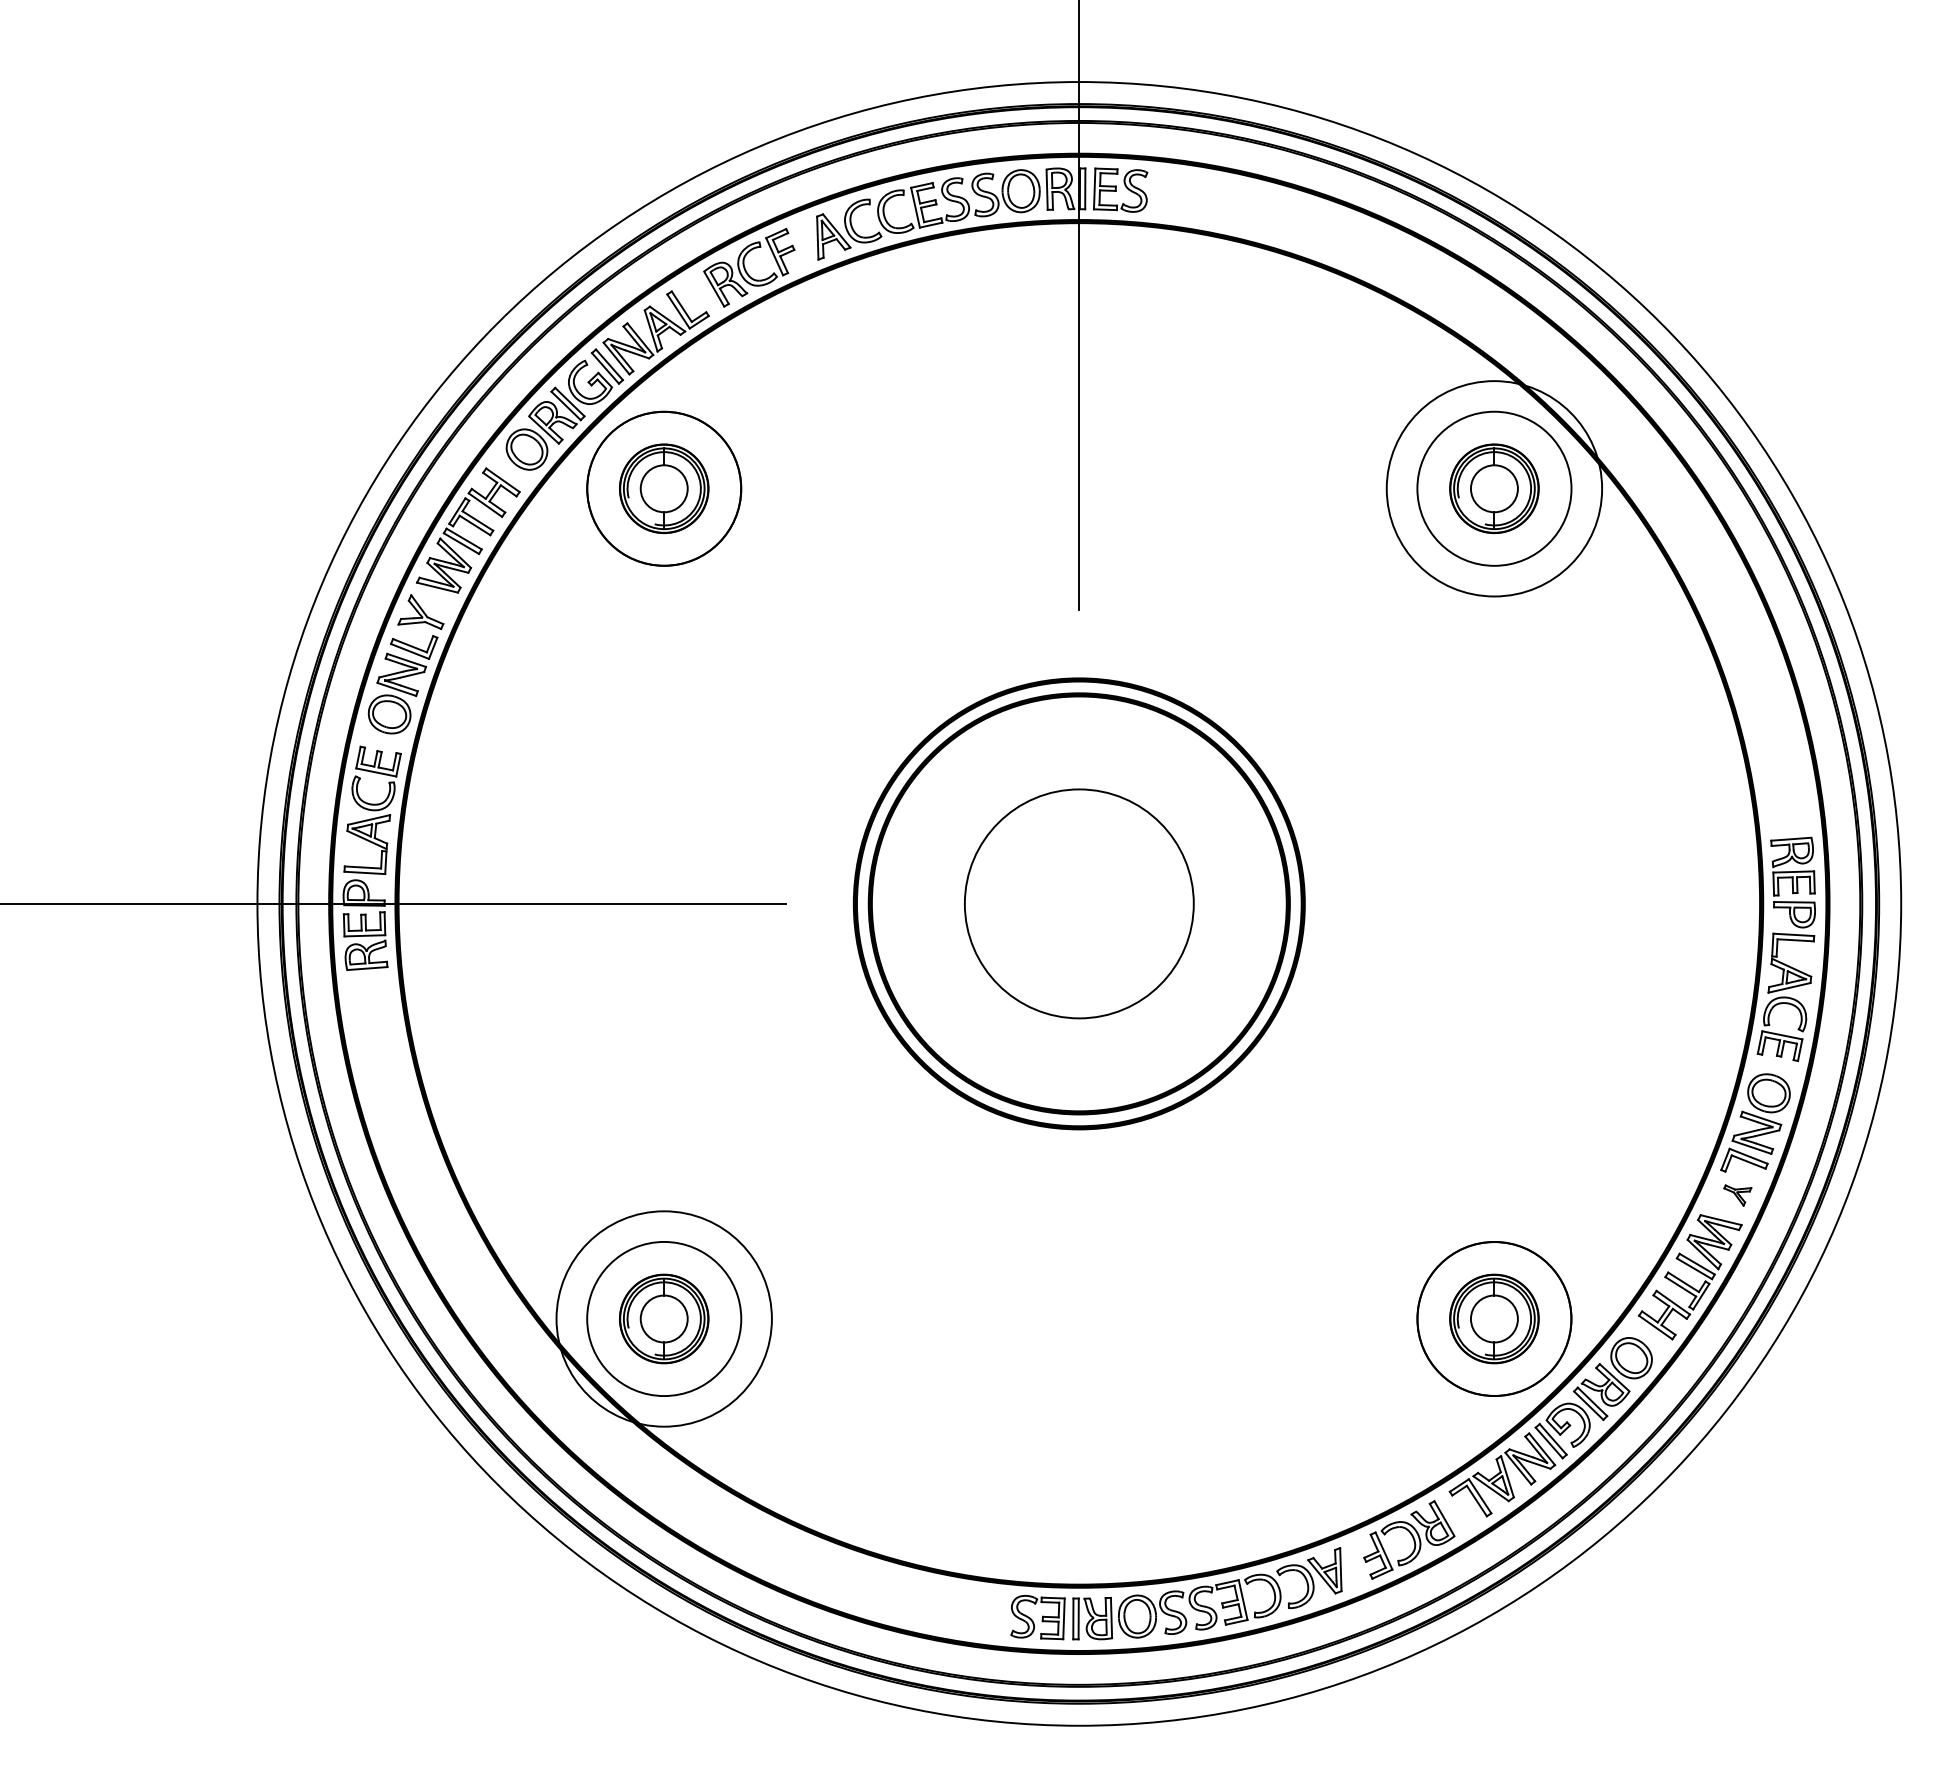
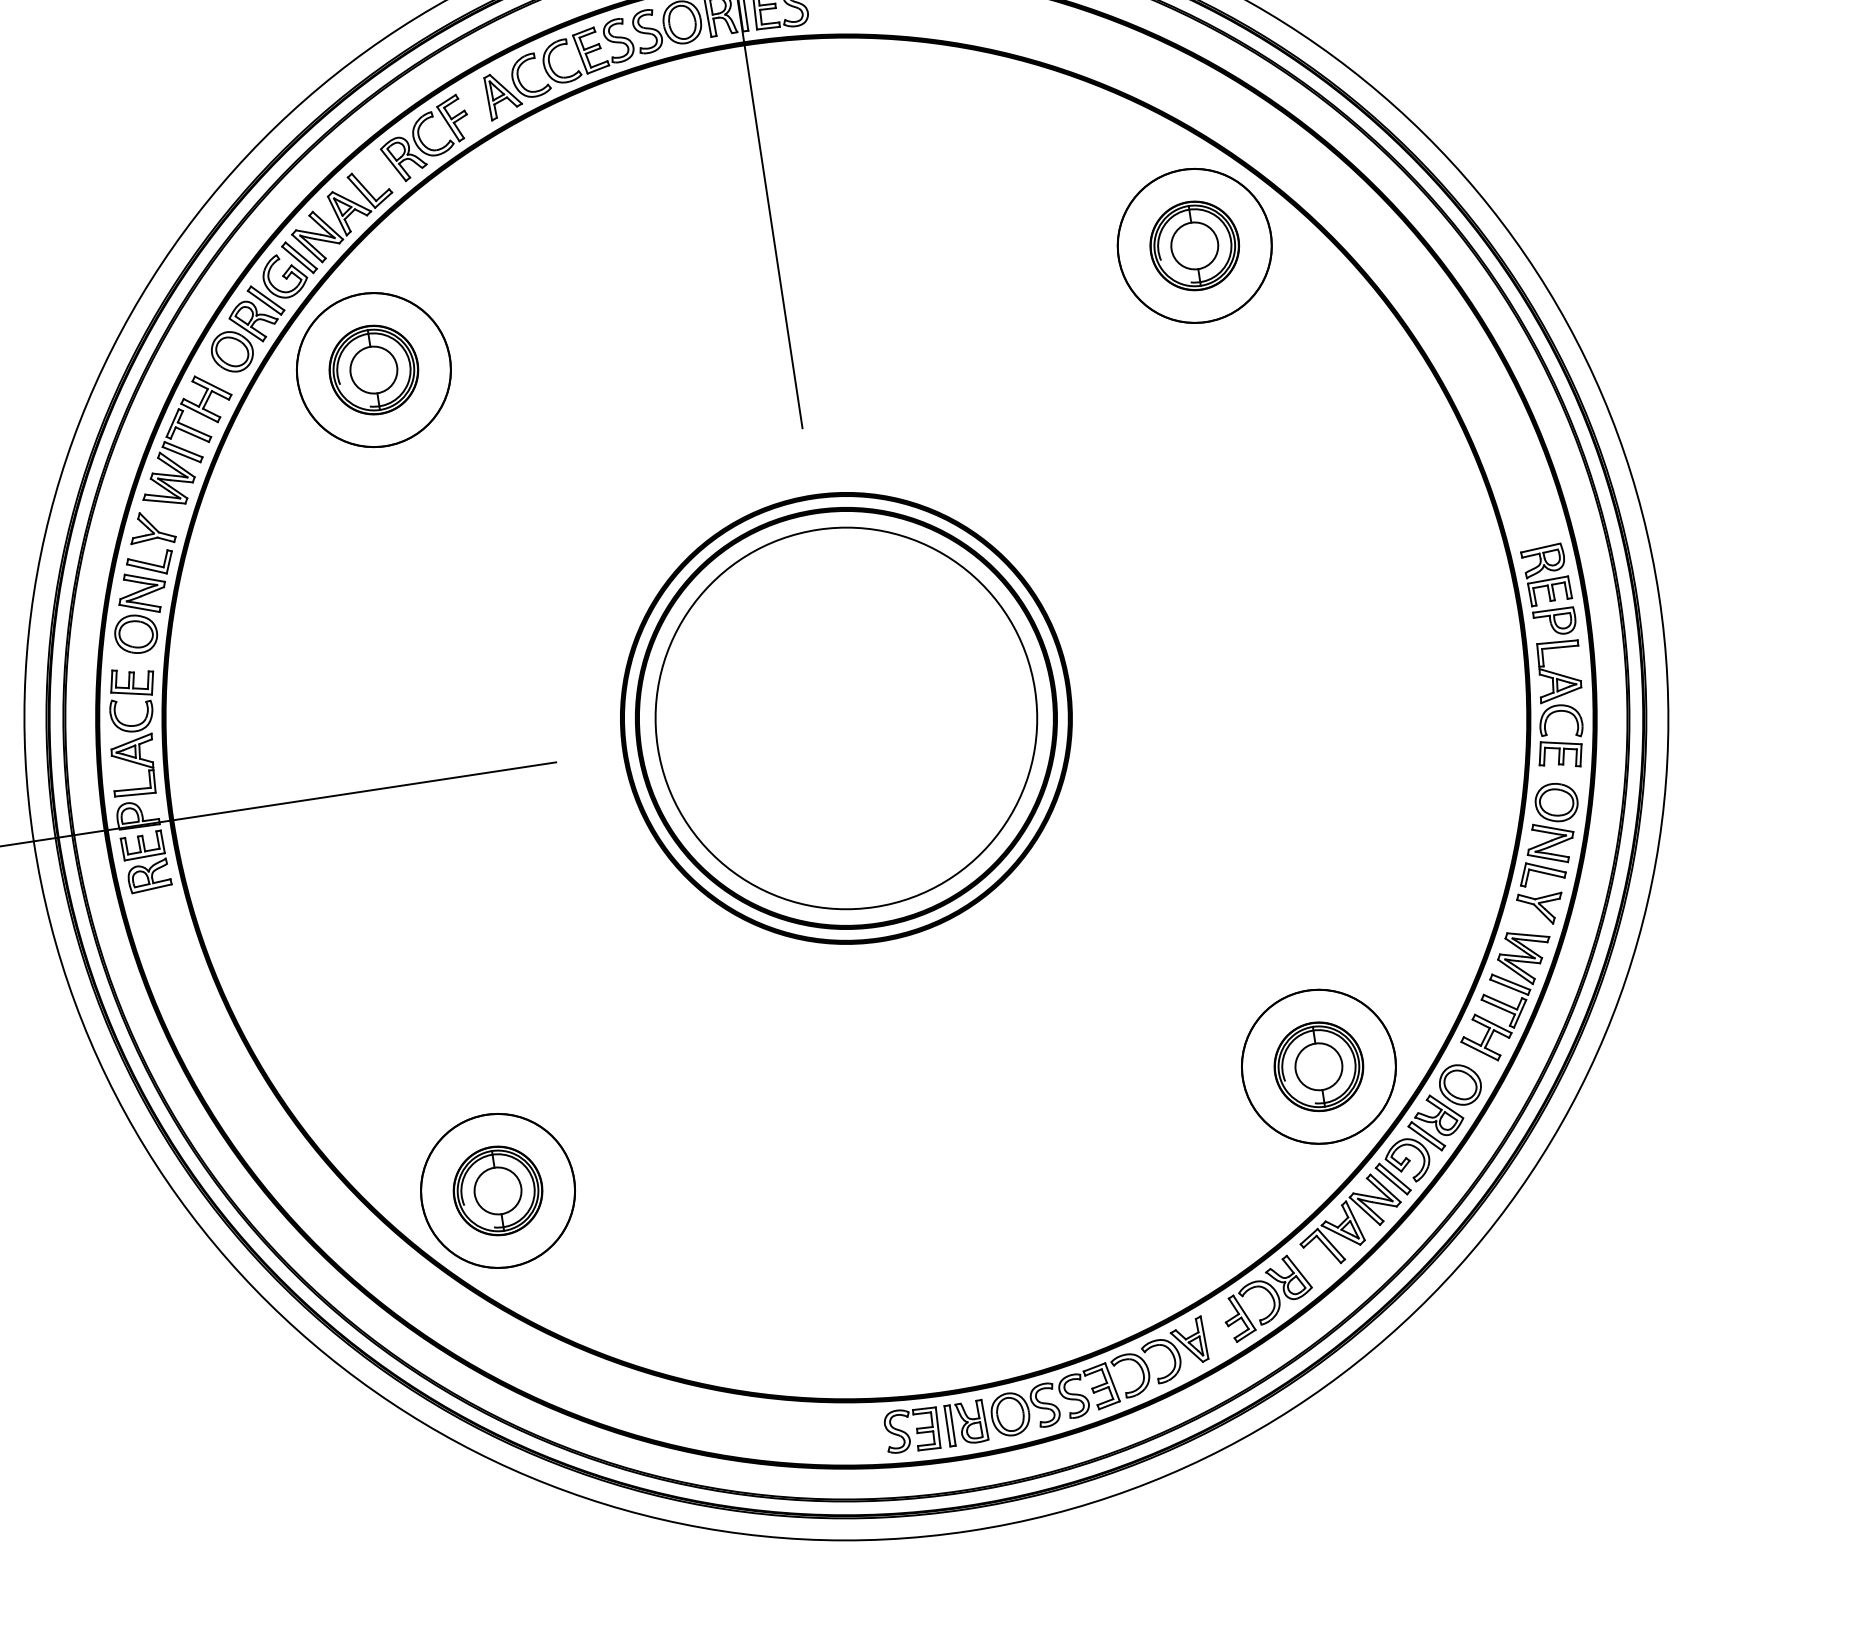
circle: (1494, 488) -> (1194, 245), size x0.71
circle: (1079, 903) -> (846, 718), size x1.67
part: (1737, 1195) -> (1540, 908), size x1.67
circle: (664, 1318) -> (498, 1190), size x0.71

